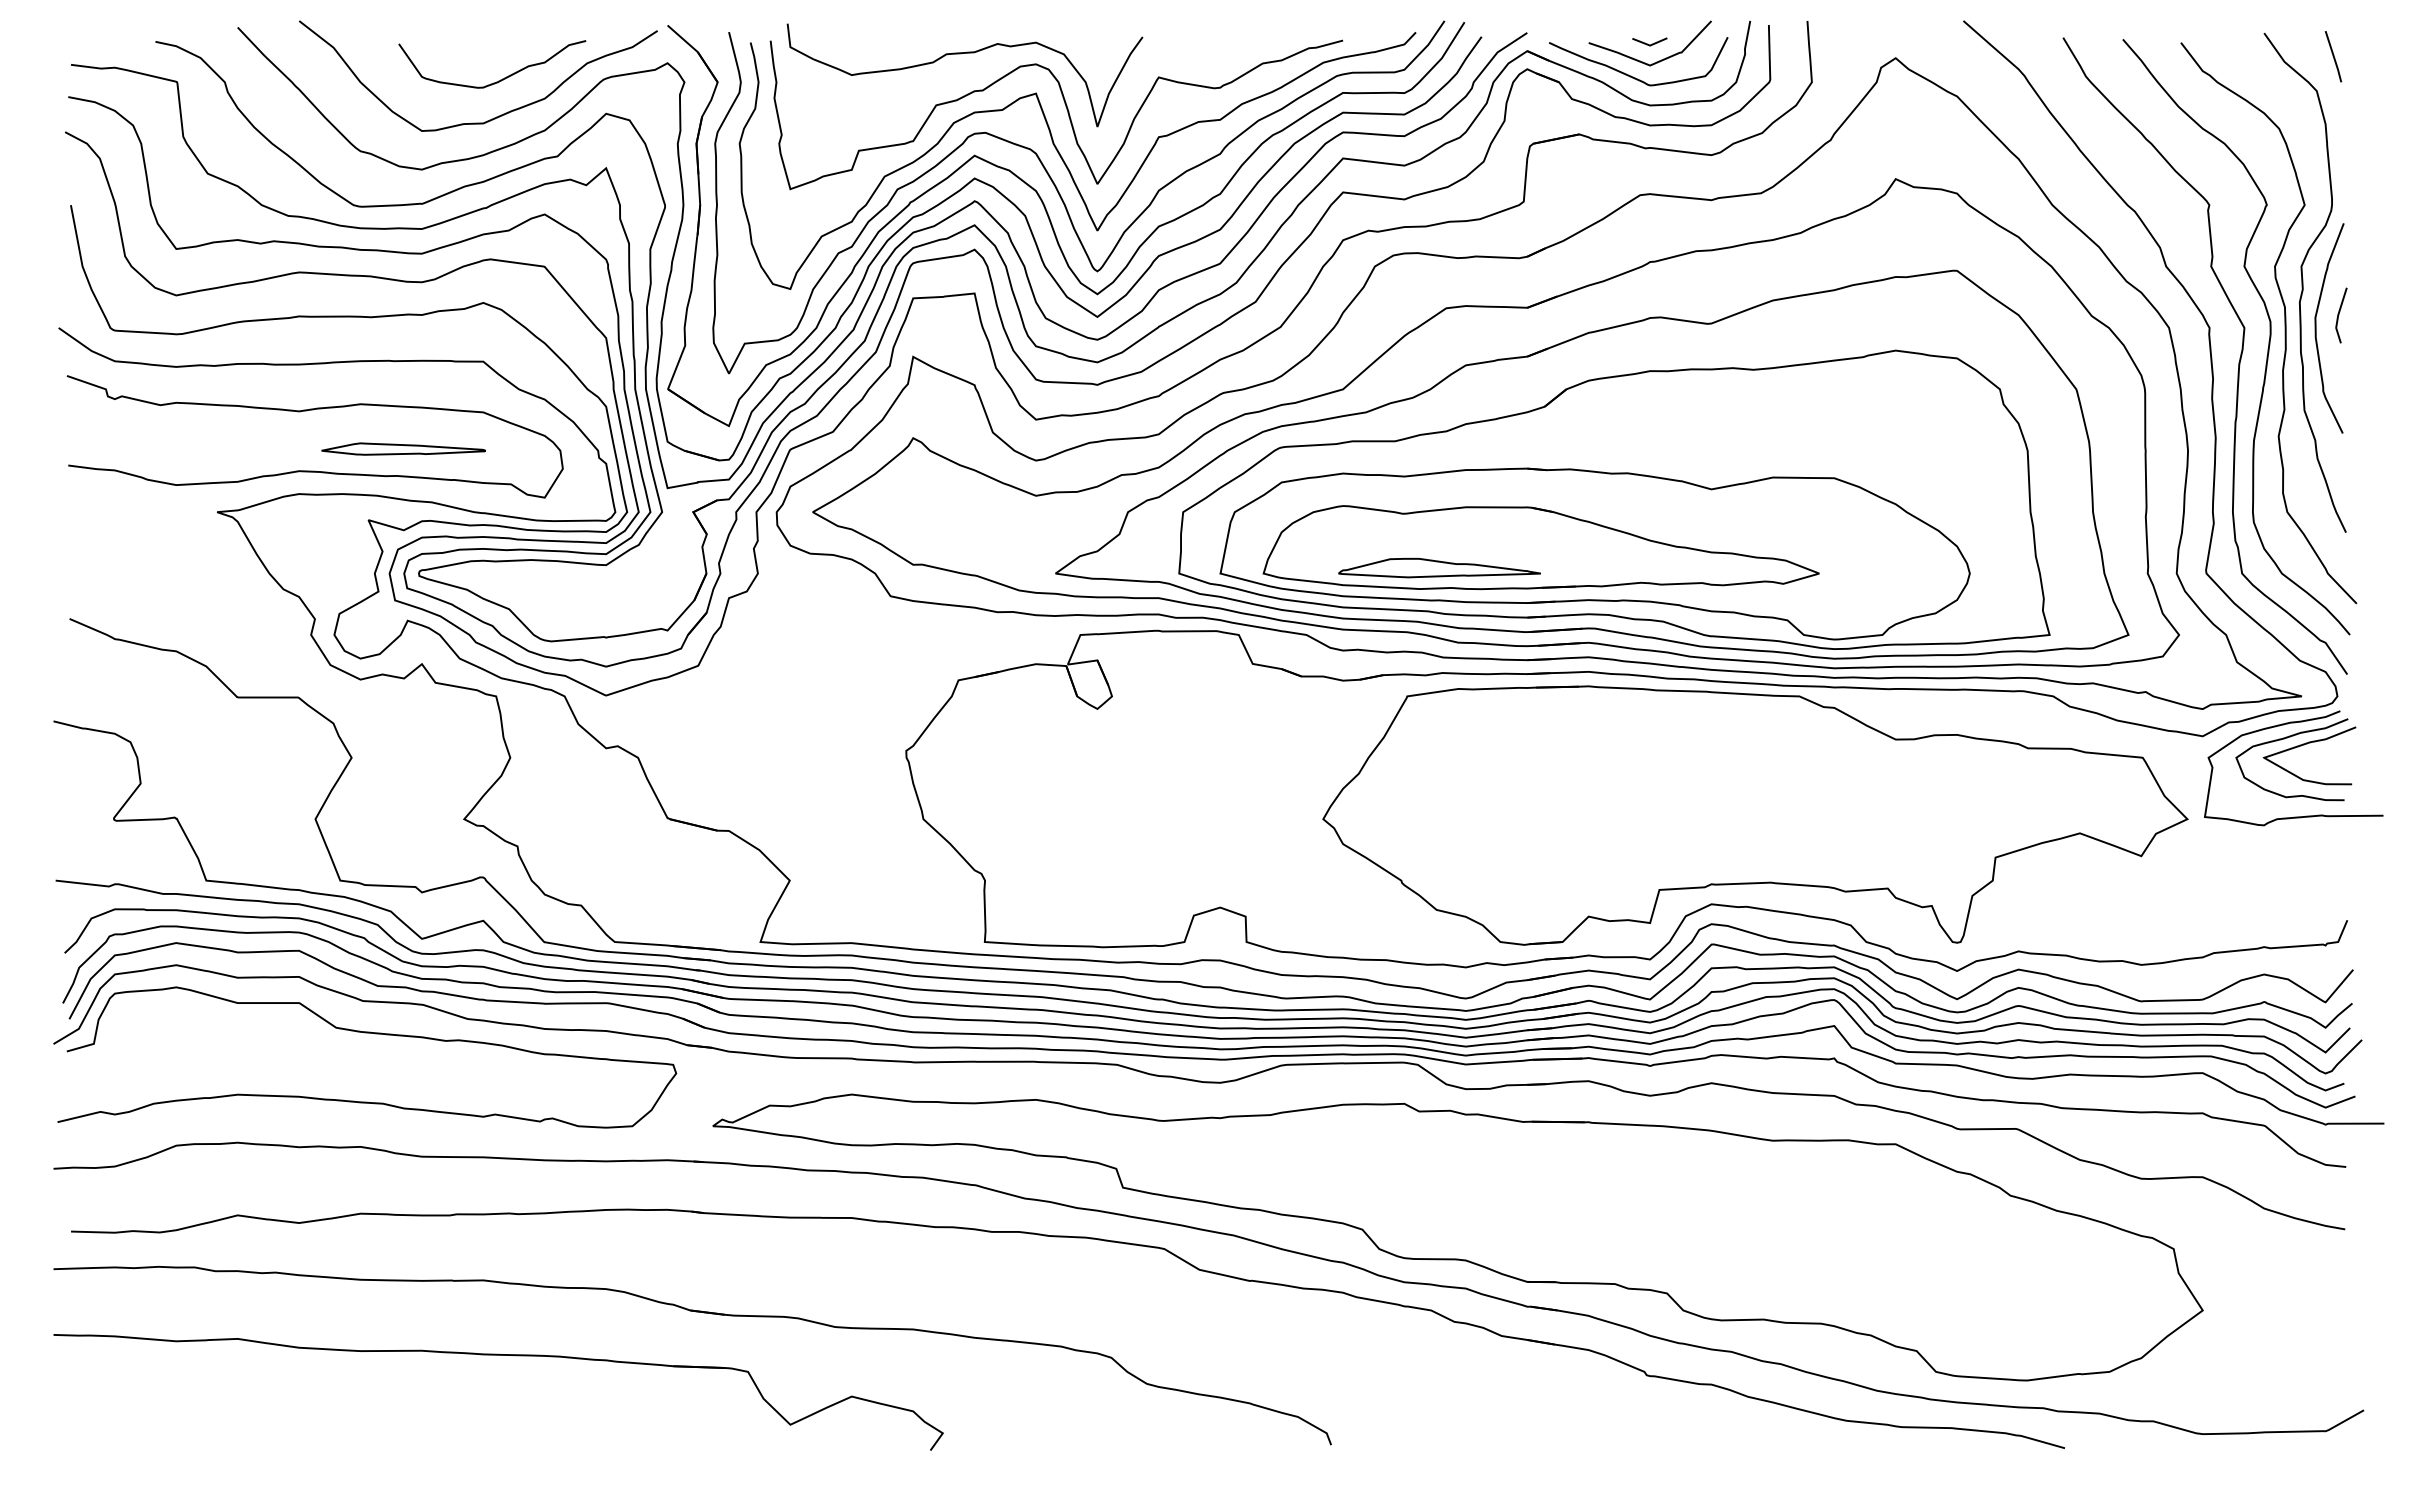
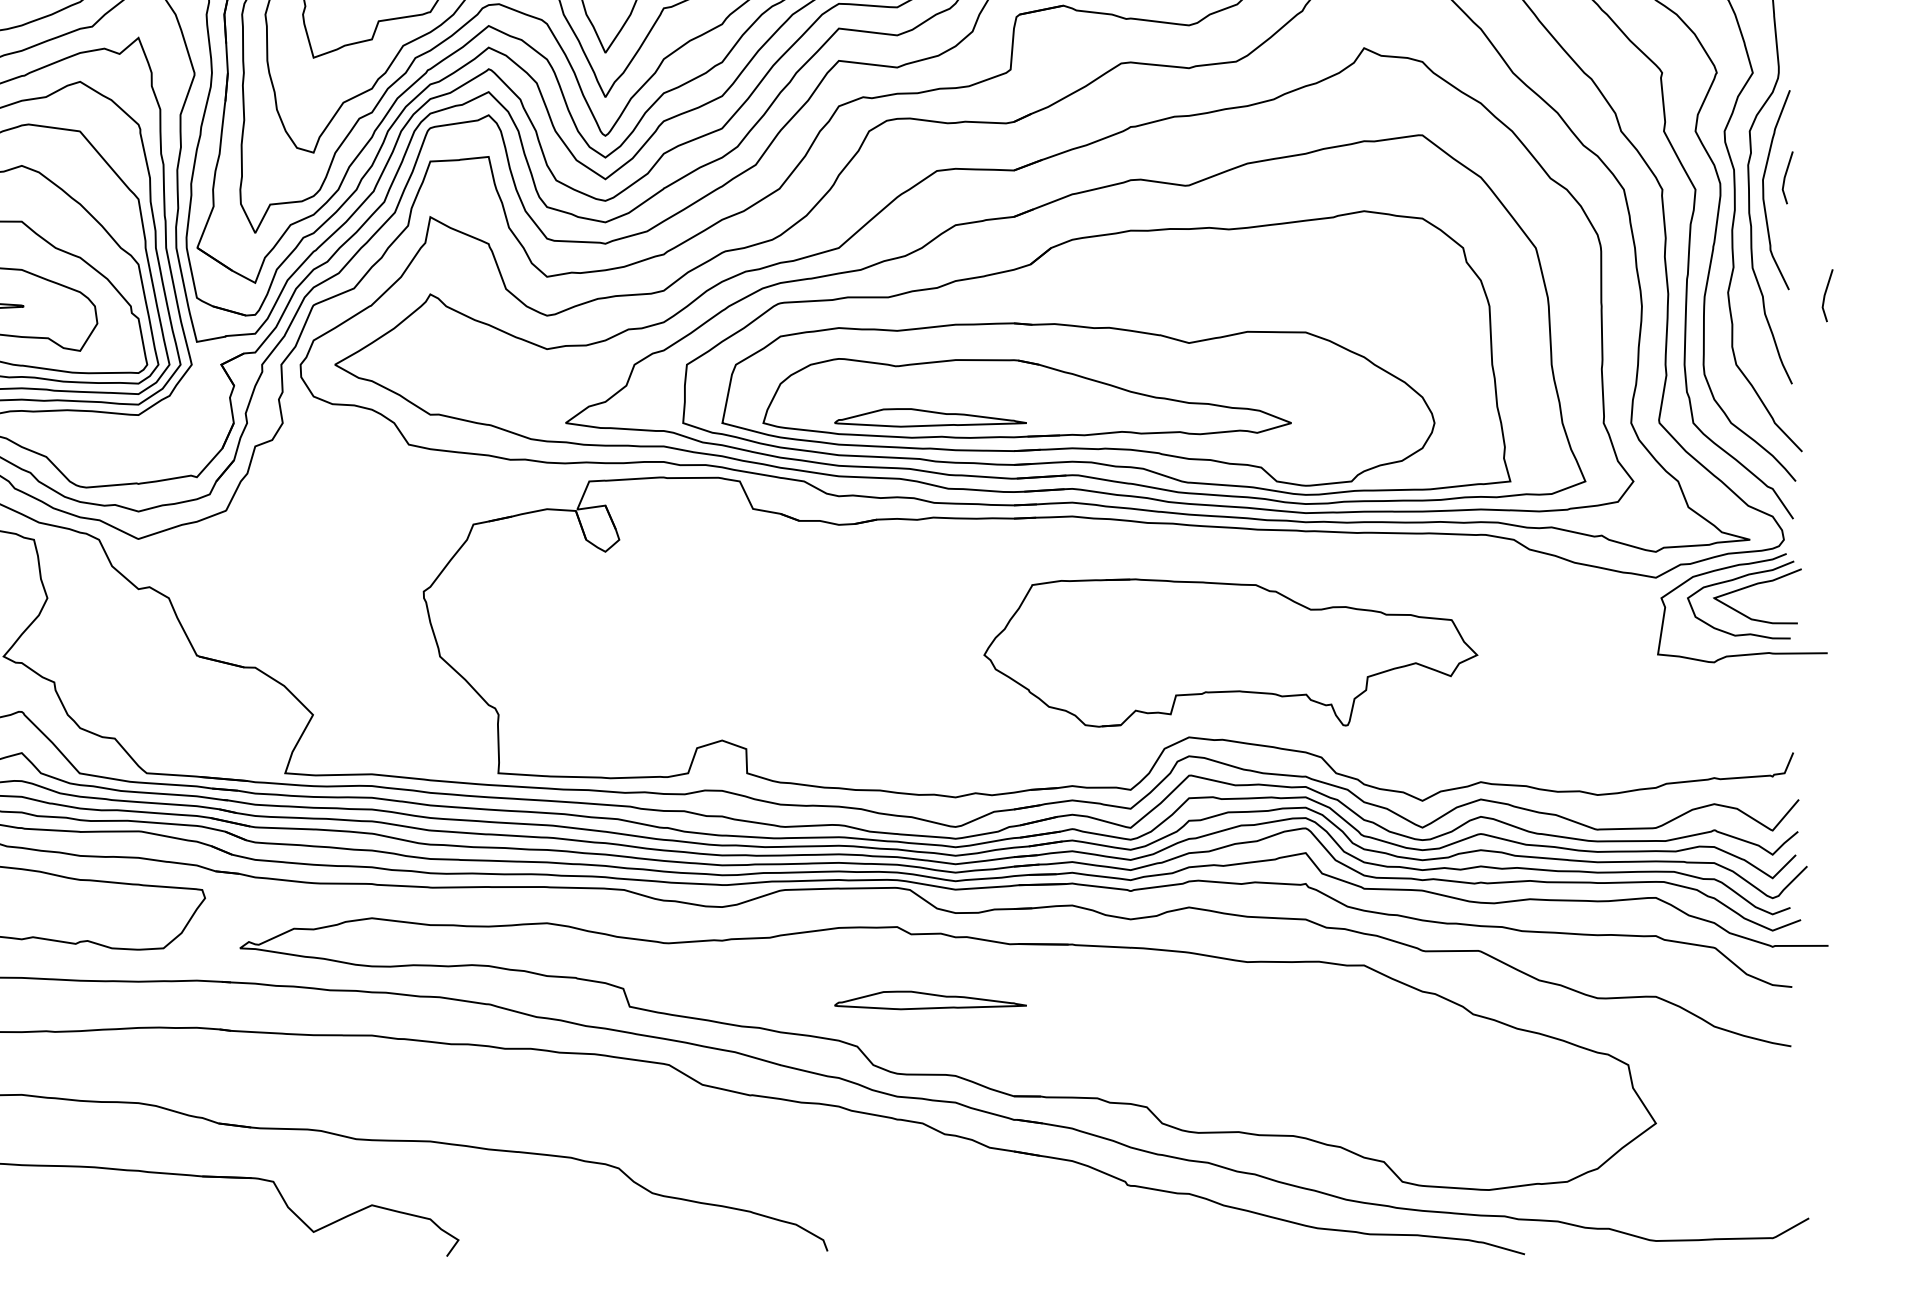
line: (2381, 439) -> (1825, 295), added
part: (1755, 815) -> (1230, 653), size x0.6
part: (1439, 1181) -> (930, 1000), added

